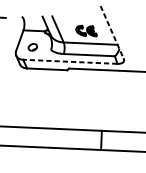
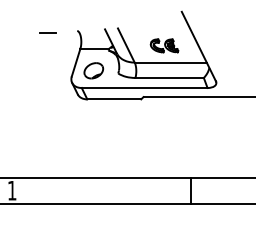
line: (111, 32) -> (198, 46), dashed -> solid
part: (32, 47) -> (93, 70), size x1.67
line: (70, 61) -> (144, 87), dashed -> solid

